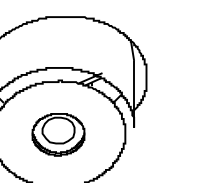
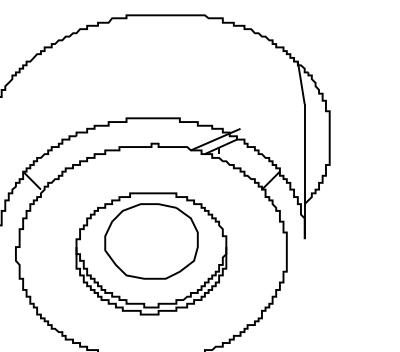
part: (58, 134) -> (151, 253), size x1.43

